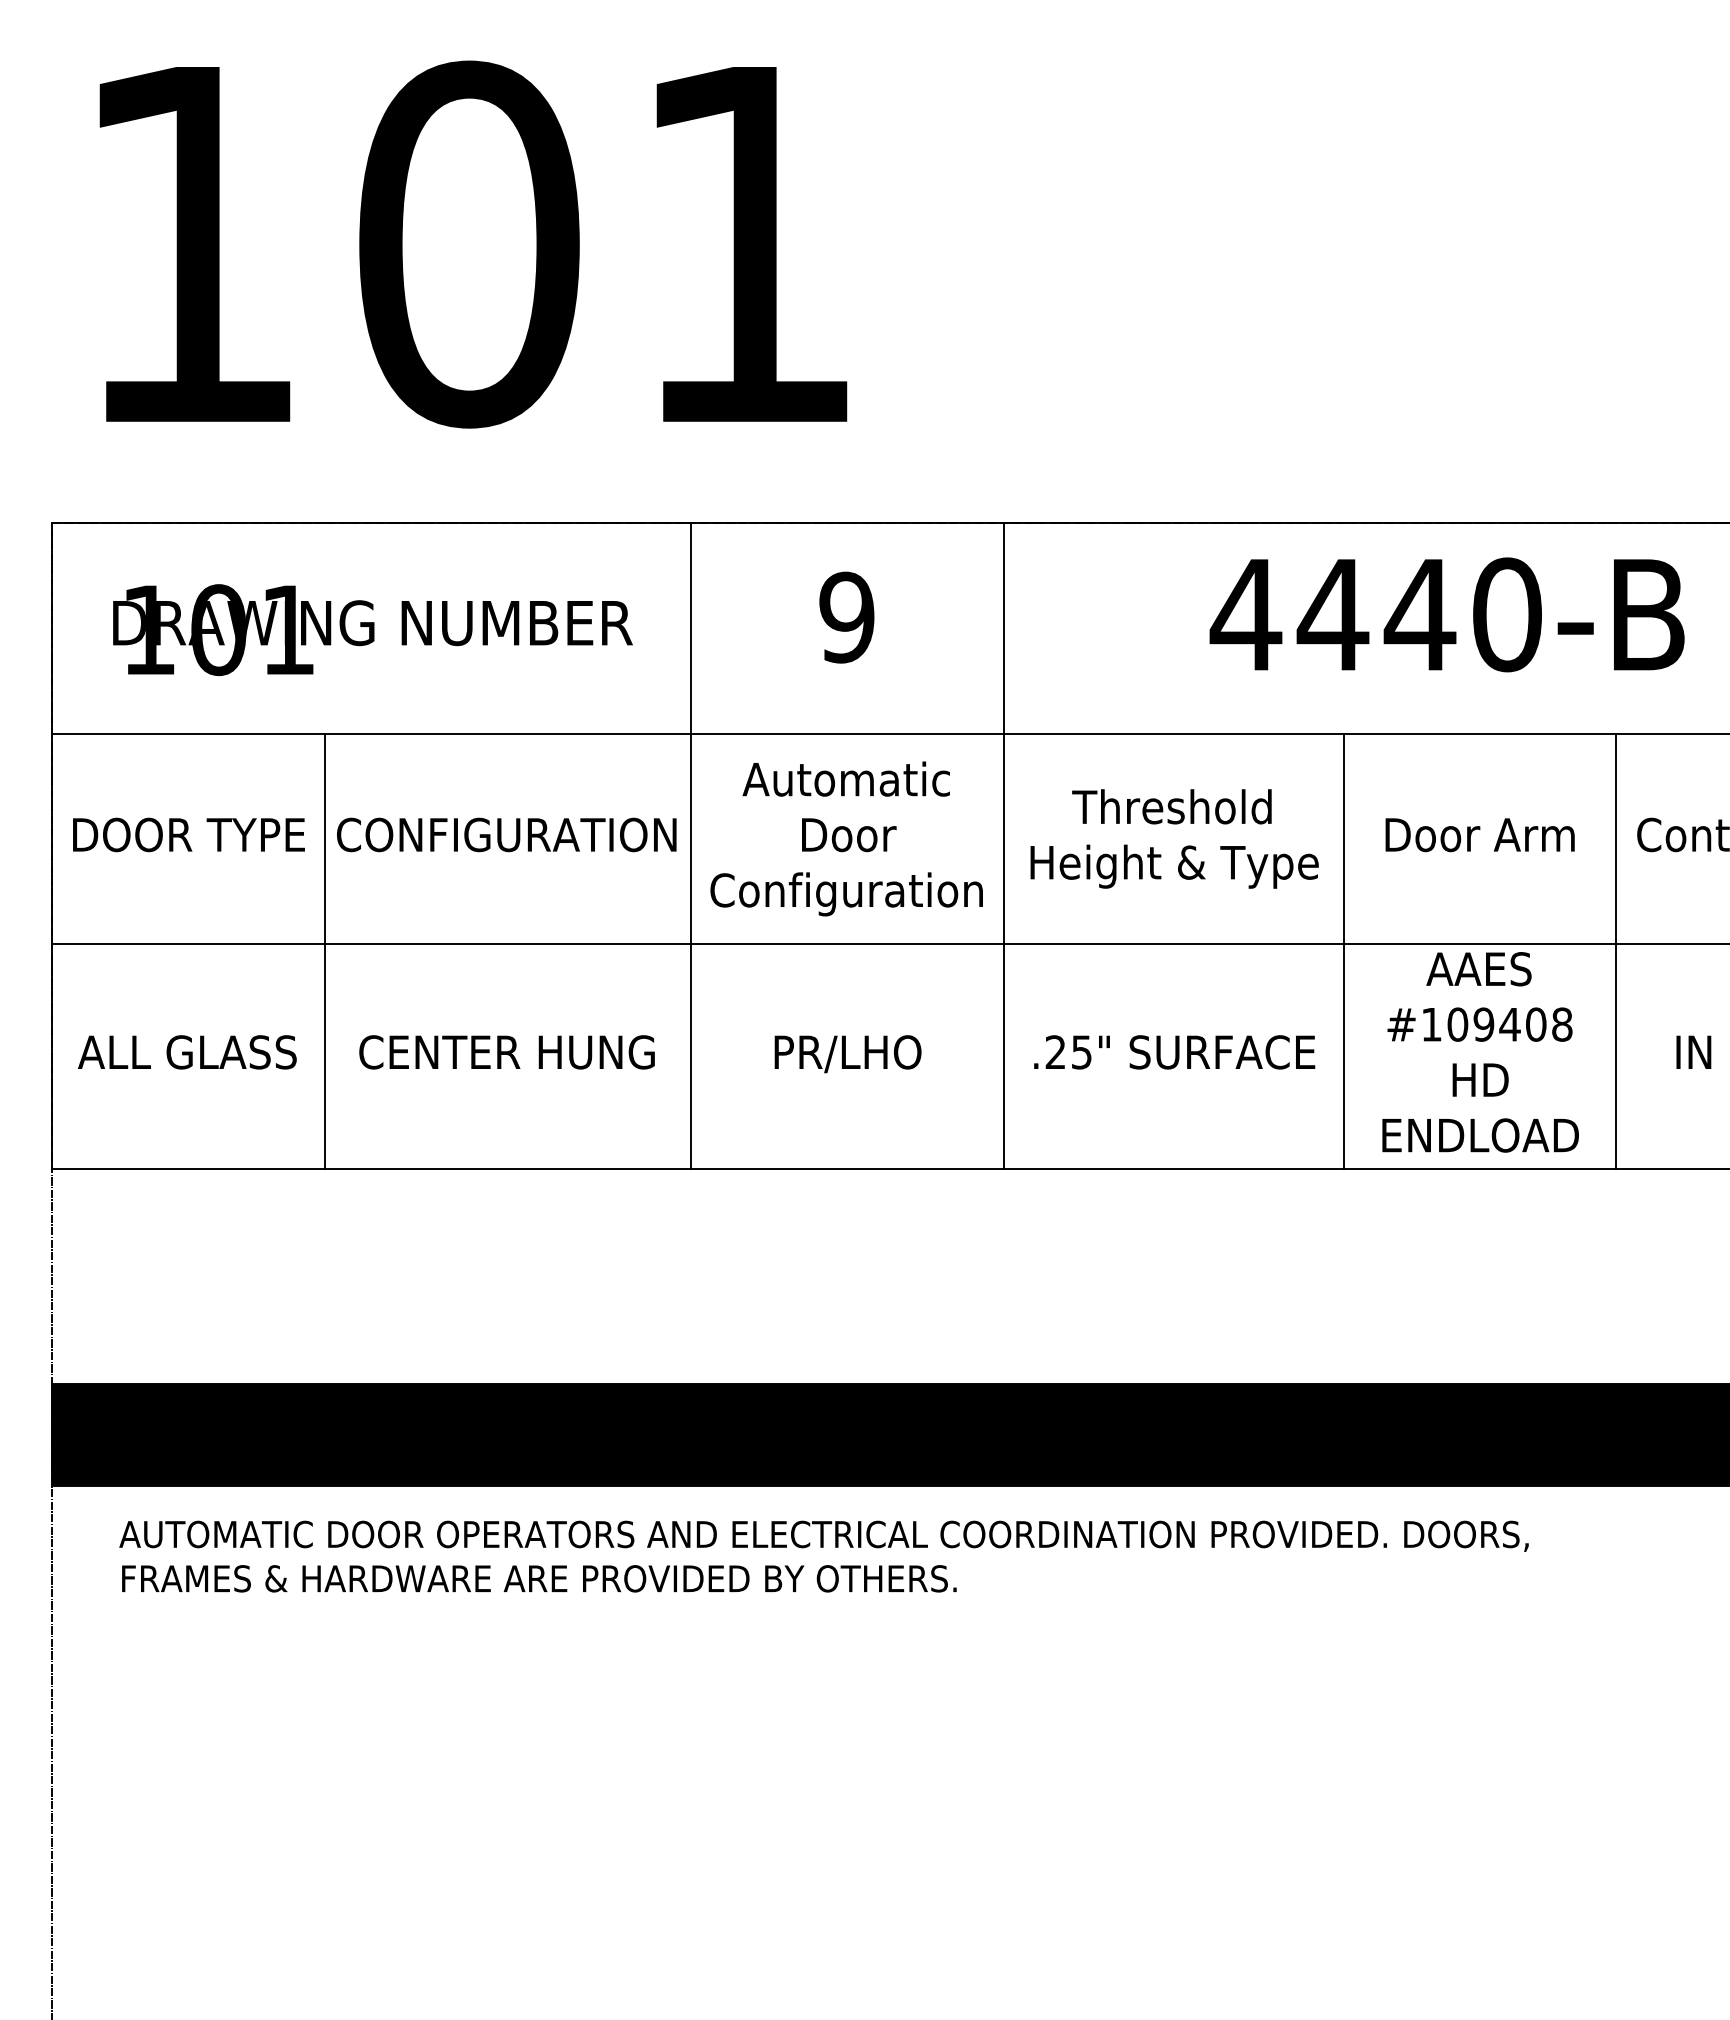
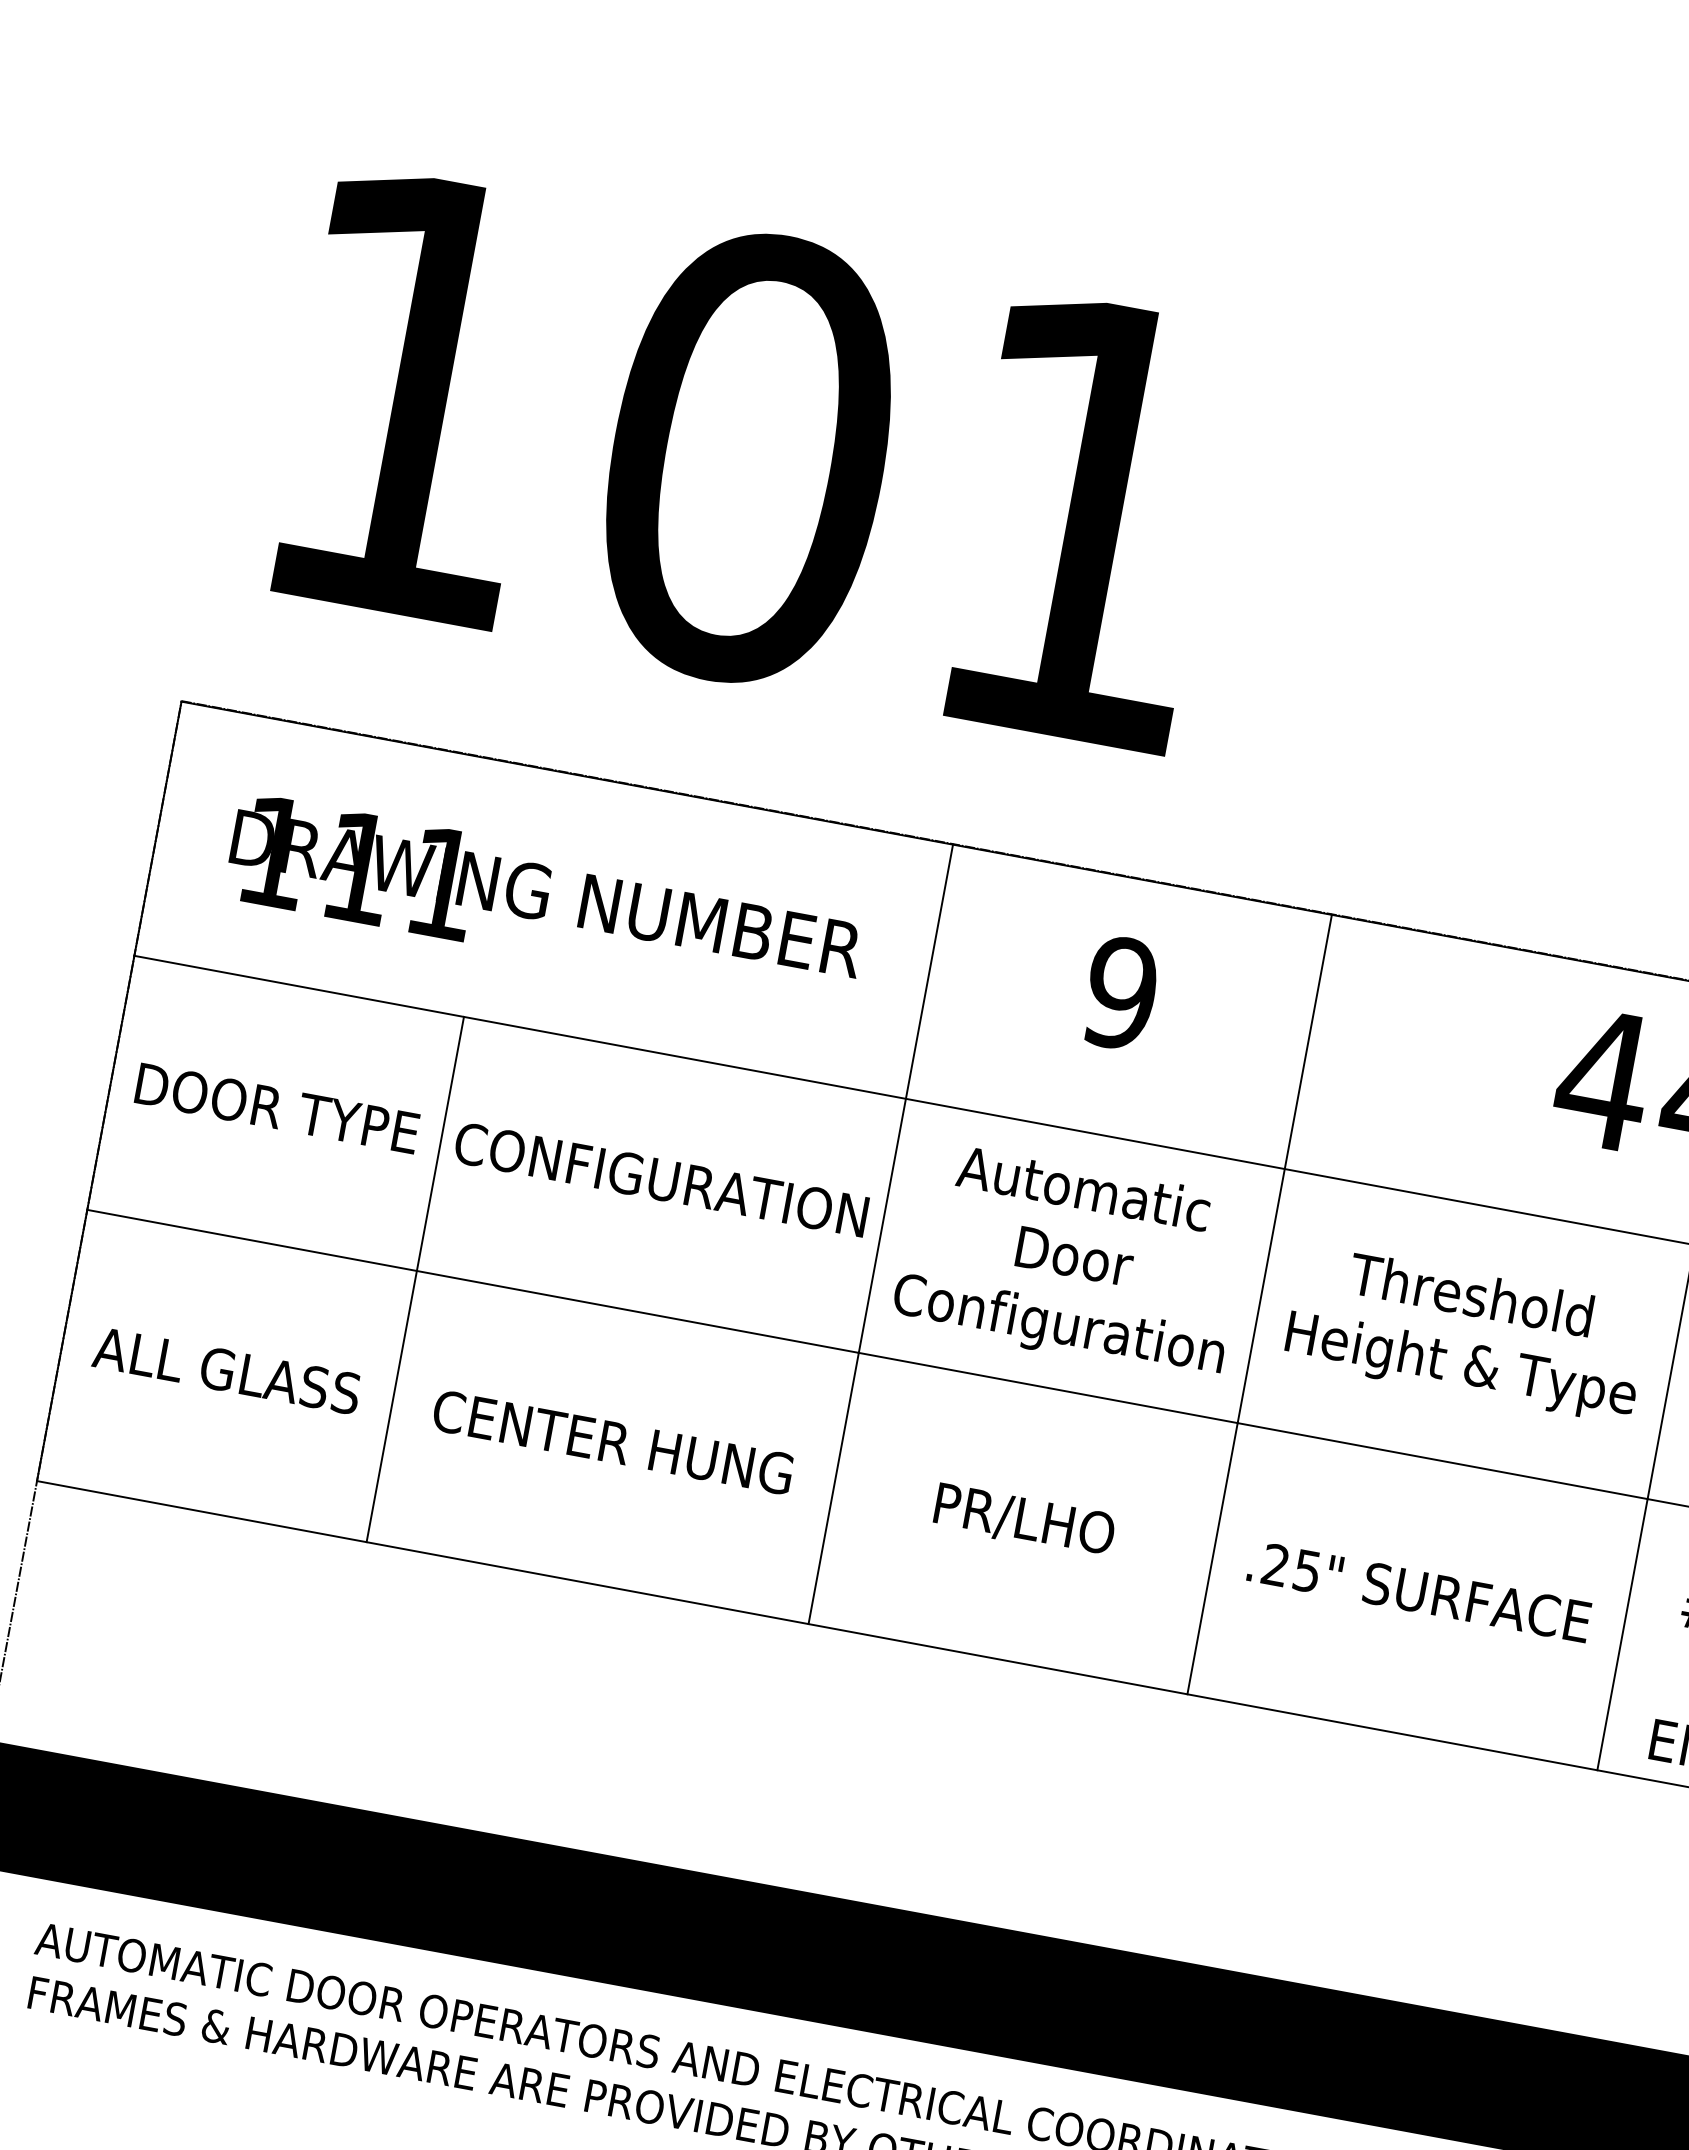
text: (218, 630) -> (358, 868), 101 -> 111

